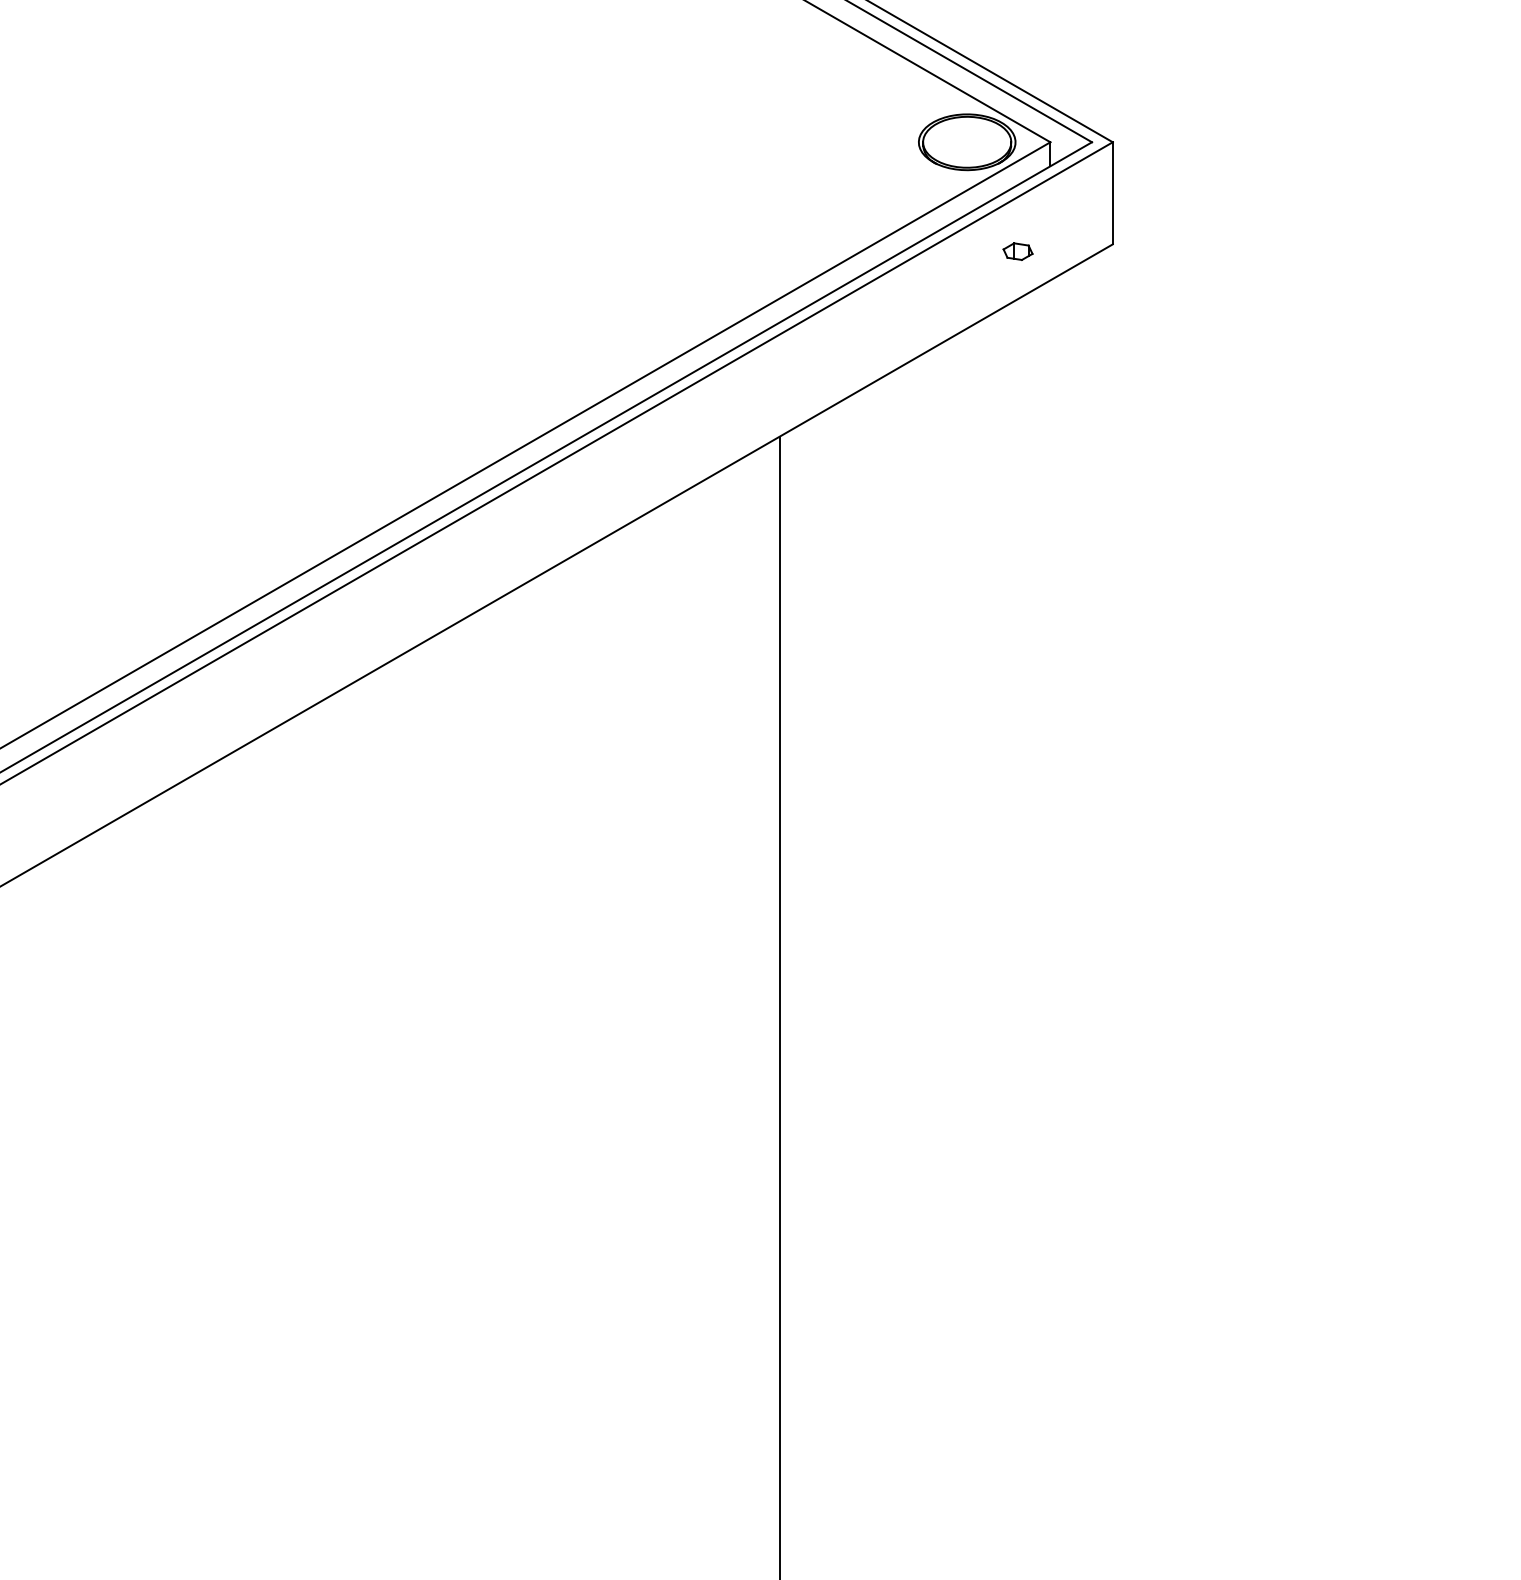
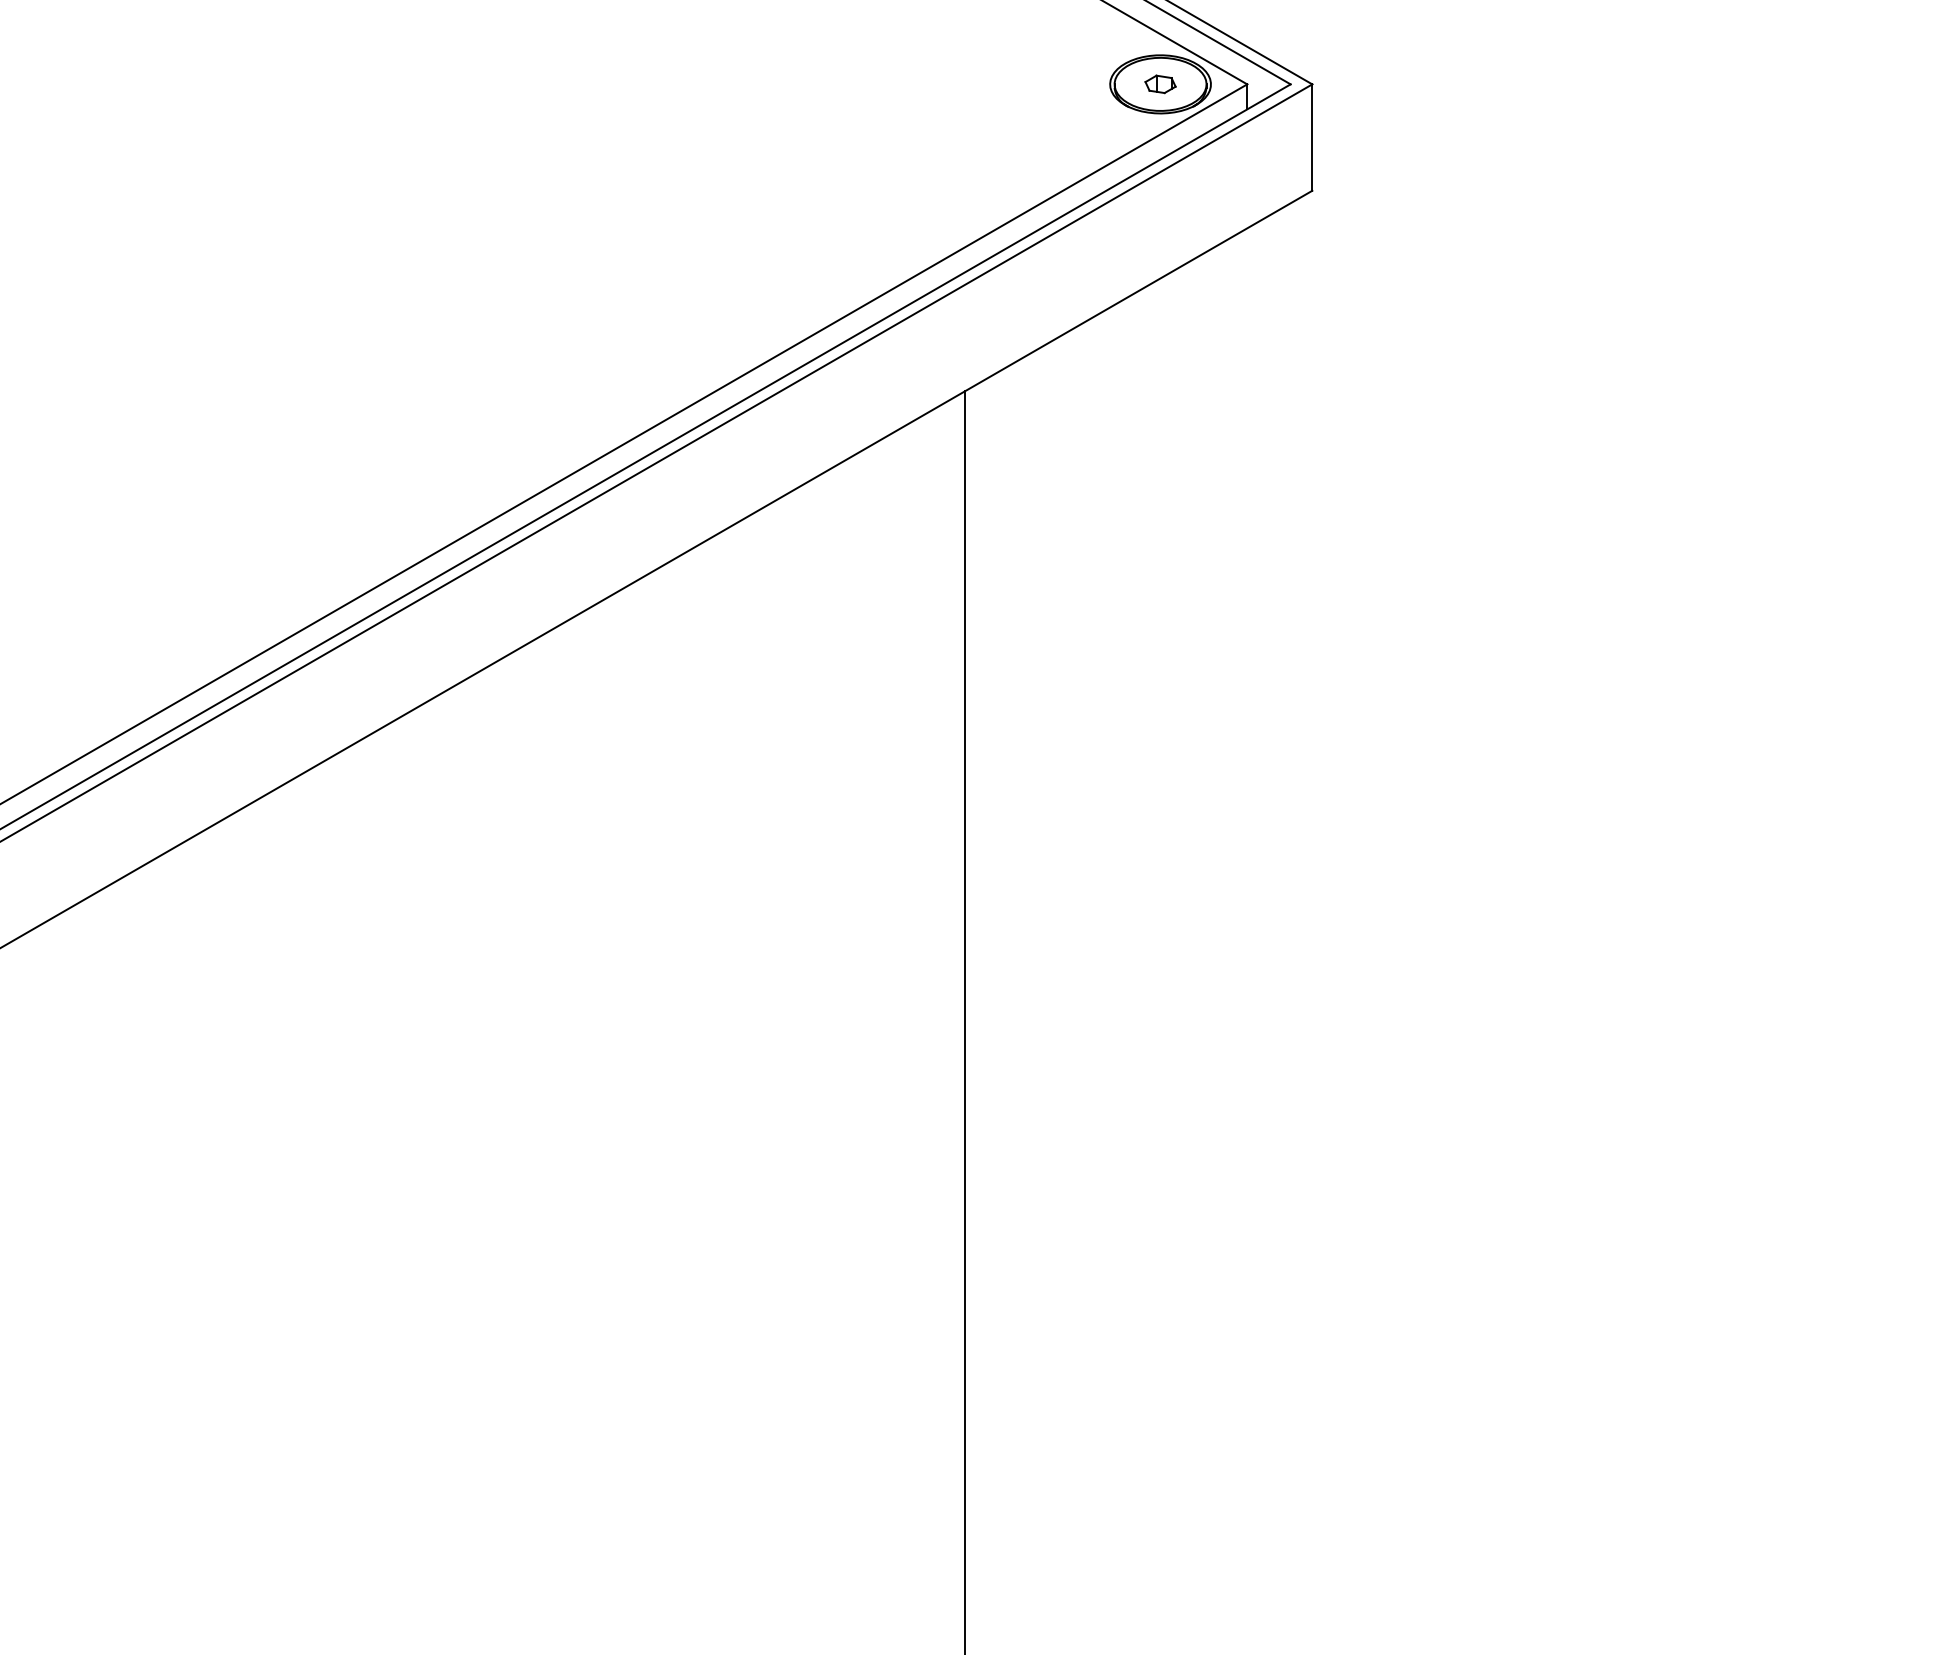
part: (1017, 251) -> (1160, 84), moved

